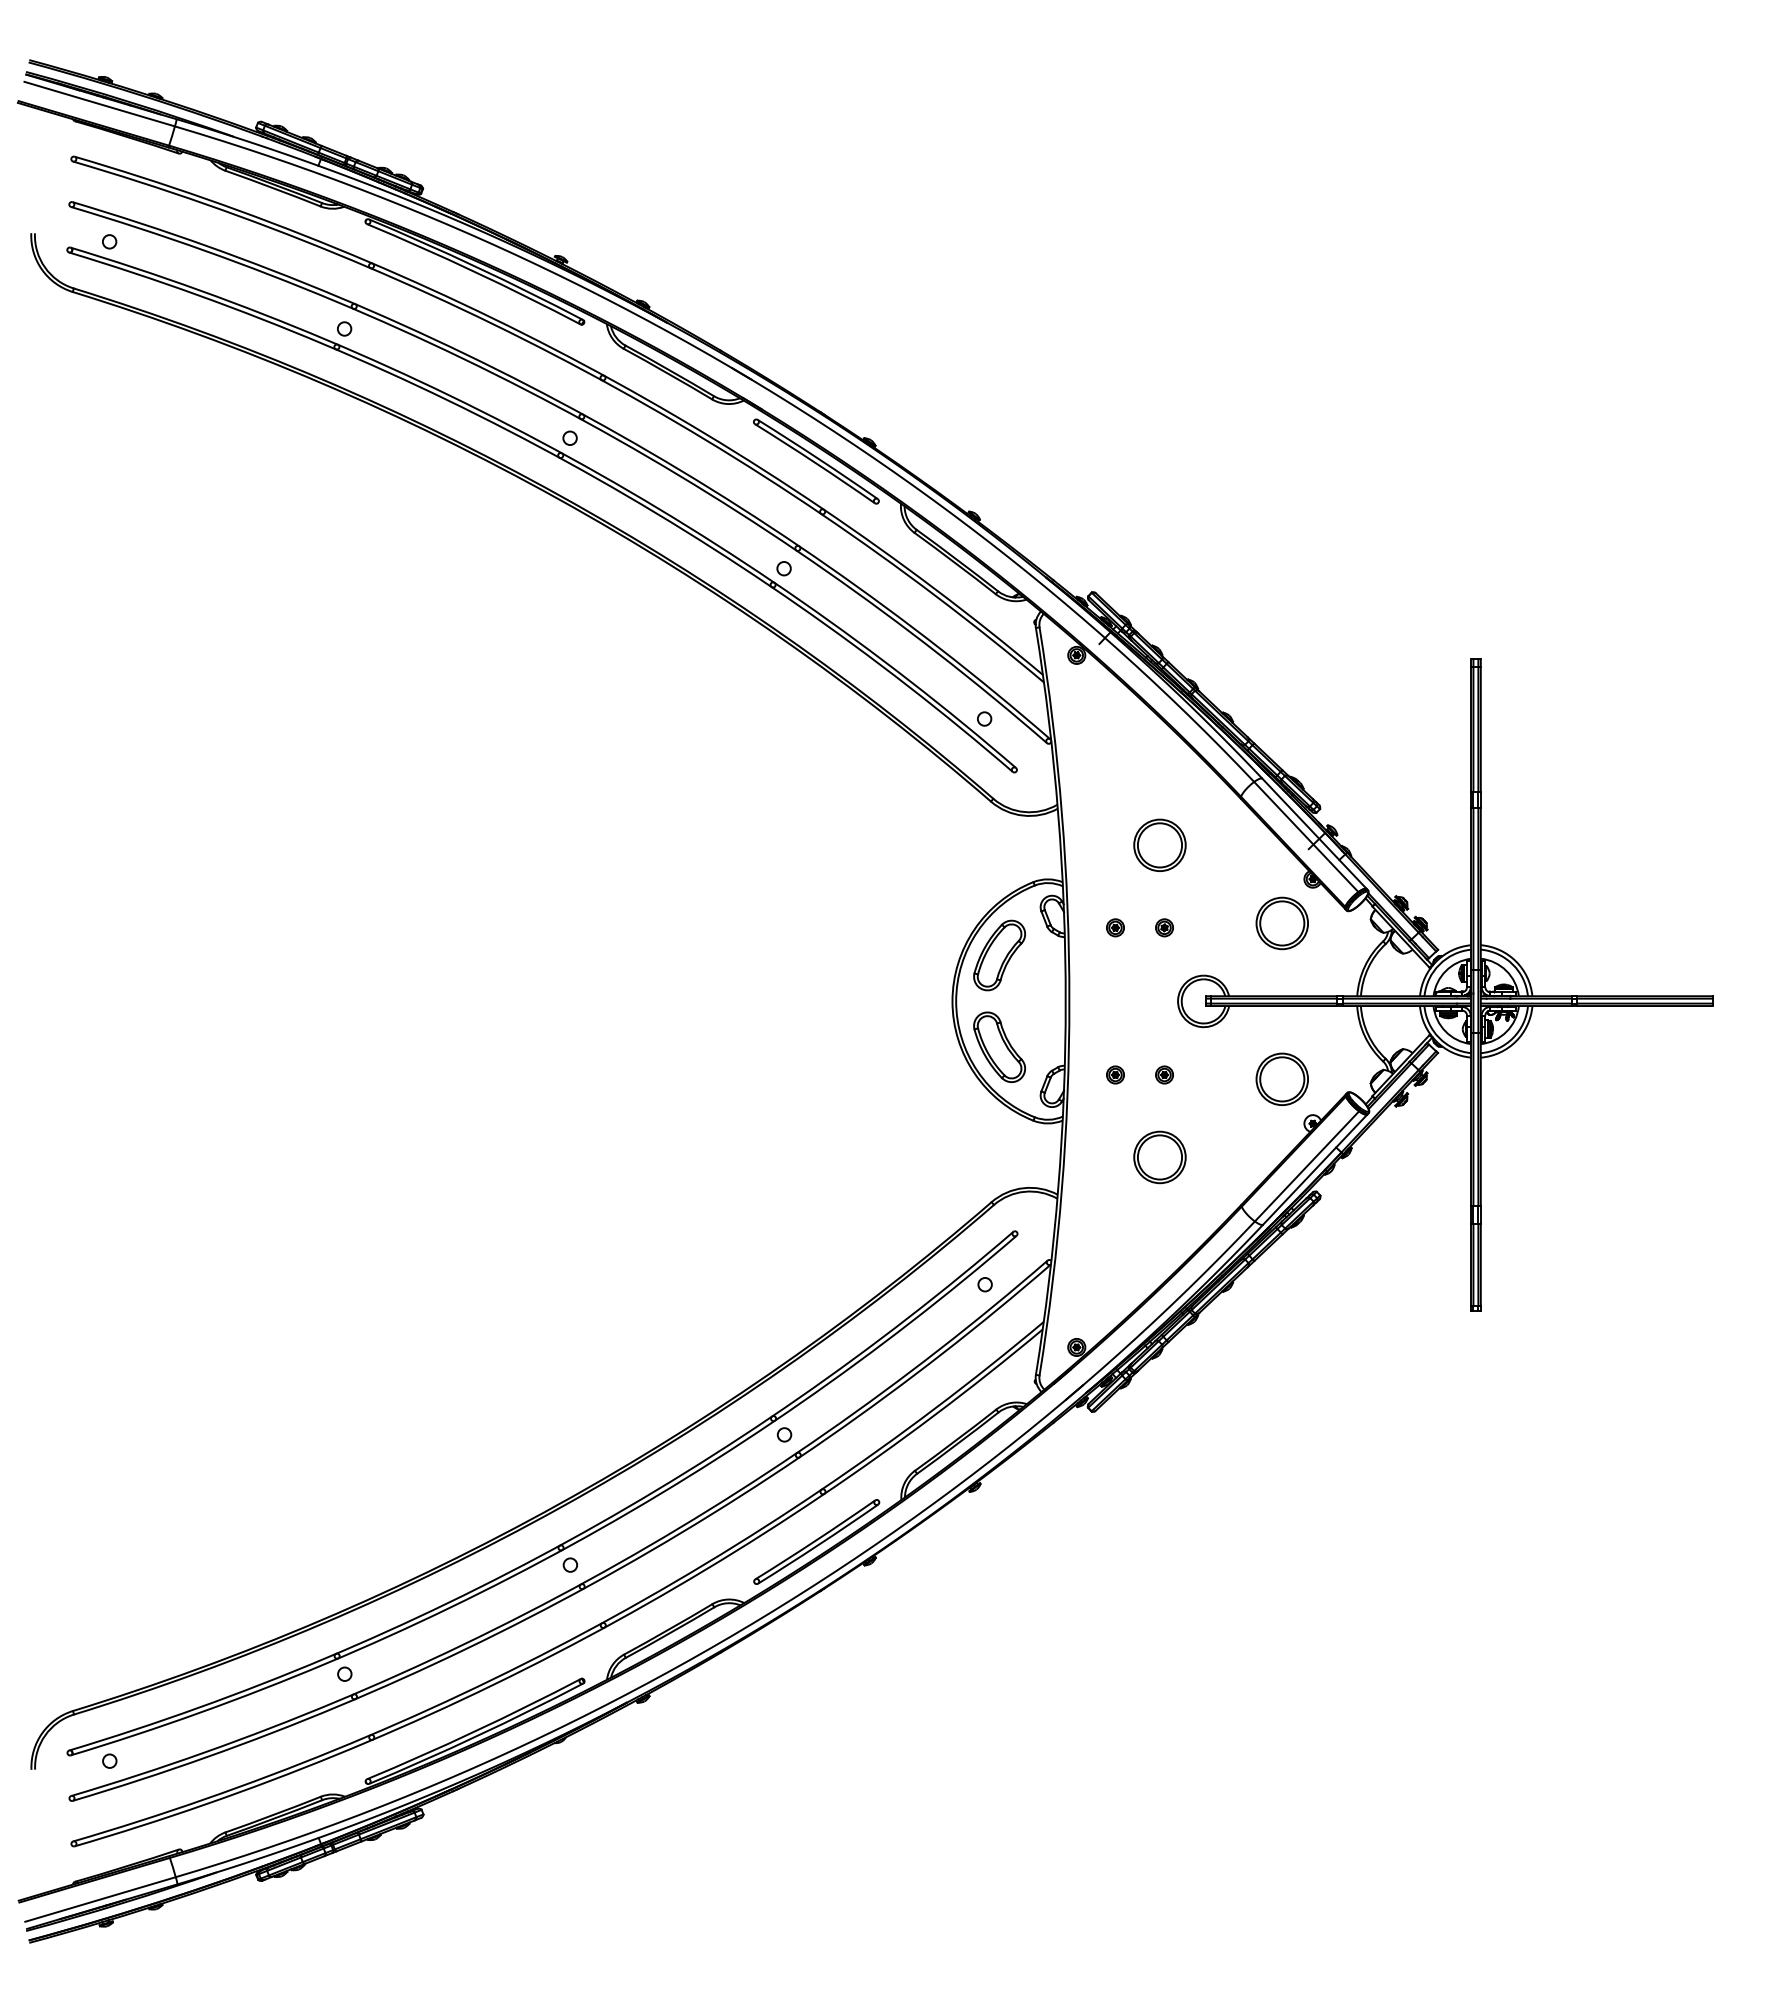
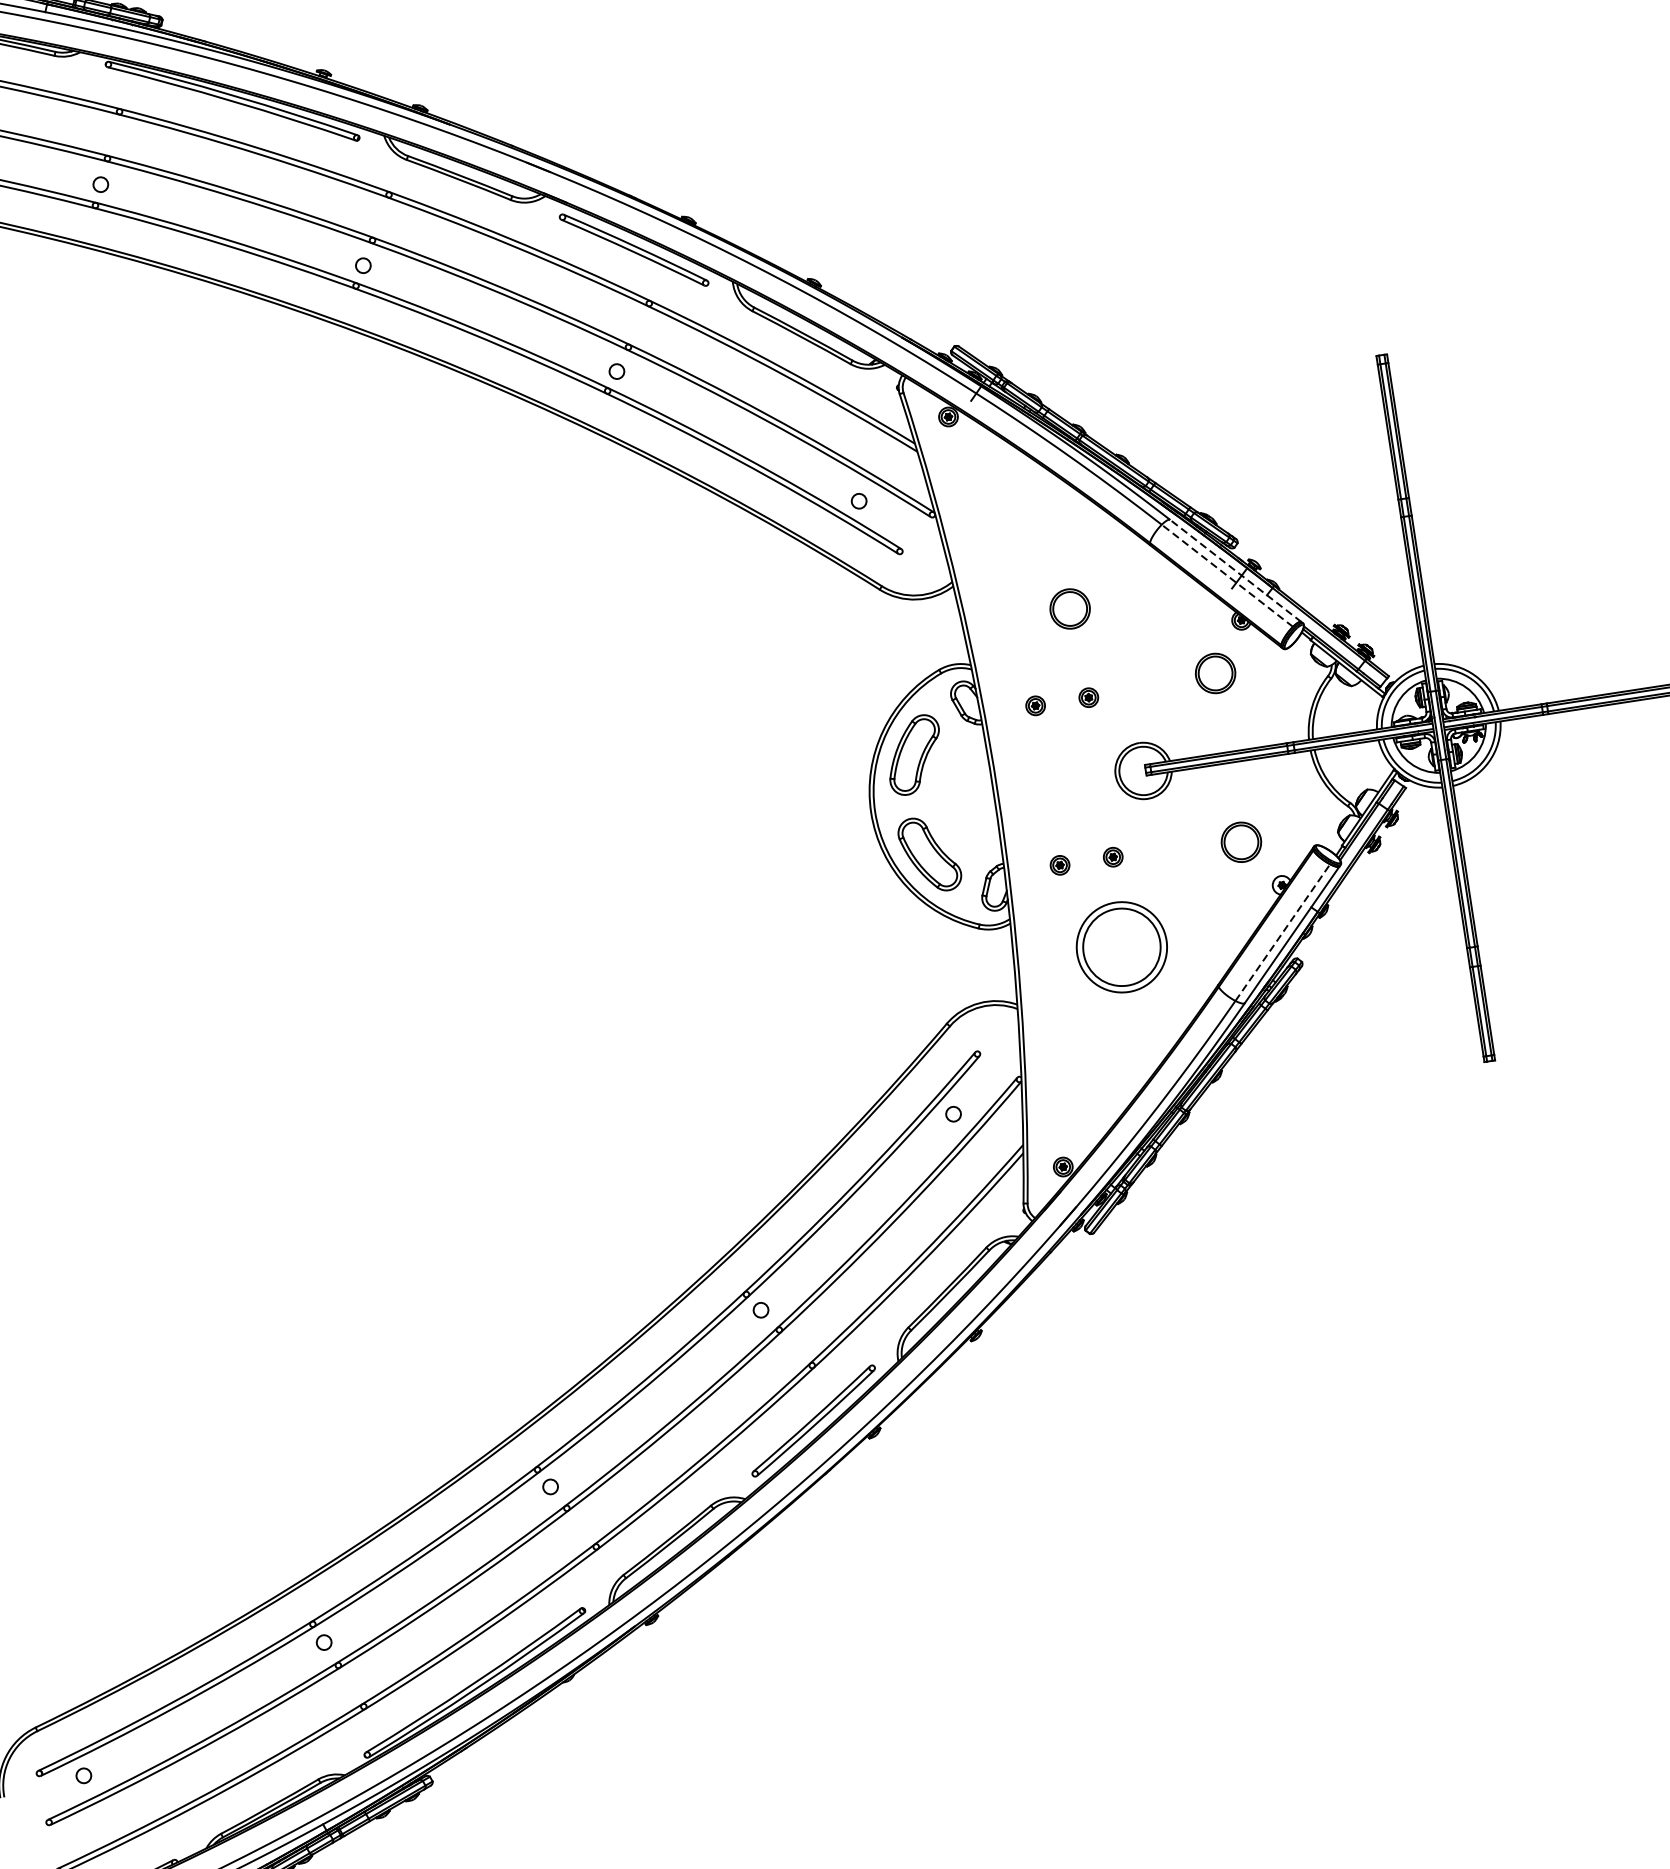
line: (1314, 833) -> (1235, 570), solid -> dashed
line: (1306, 837) -> (1227, 576), solid -> dashed
part: (1159, 844) -> (1069, 608), size x0.7
part: (1281, 923) -> (1214, 673), size x0.7
part: (1281, 1078) -> (1240, 841), size x0.7
part: (1159, 1157) -> (1121, 947), size x1.6
line: (1307, 1166) -> (1283, 932), solid -> dashed

